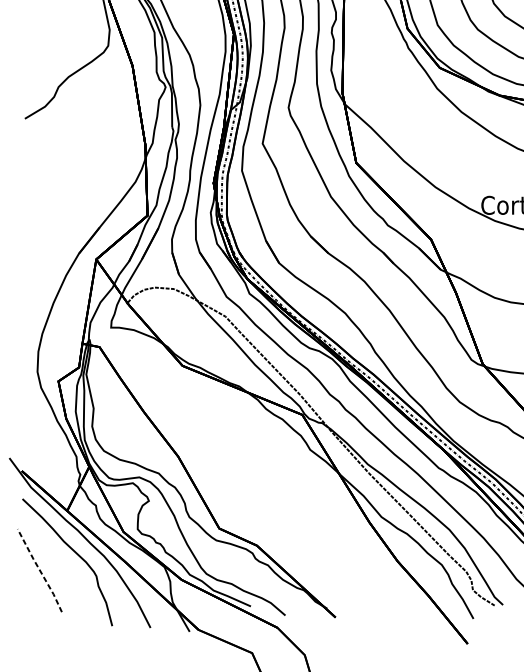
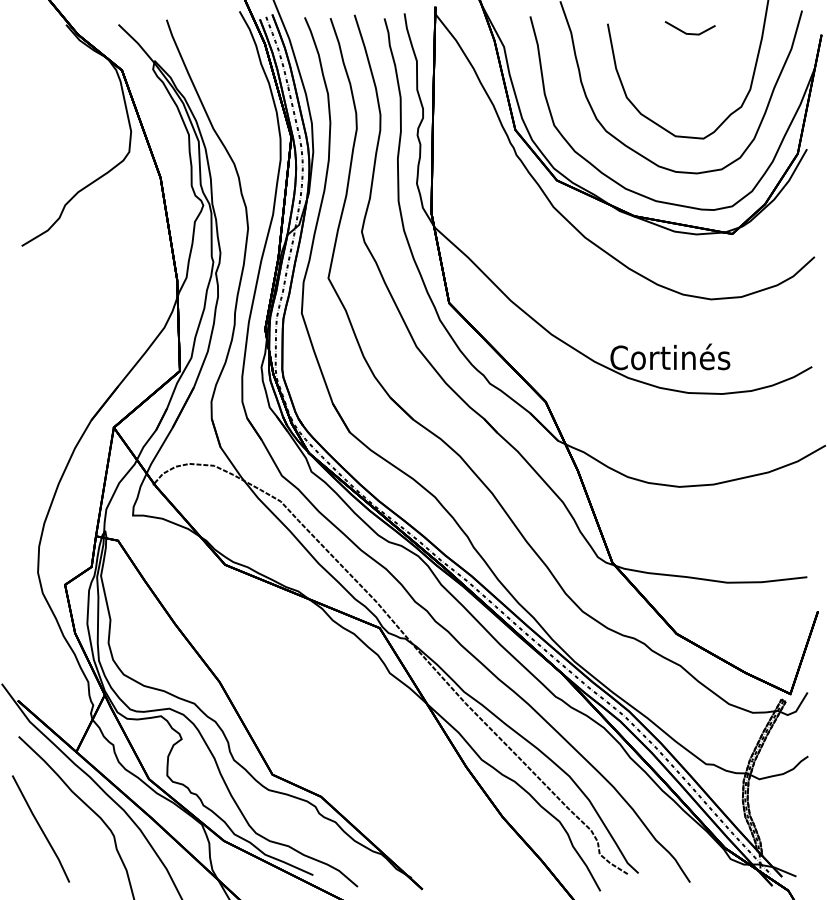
line: (40, 570) -> (41, 828), dashed -> solid

